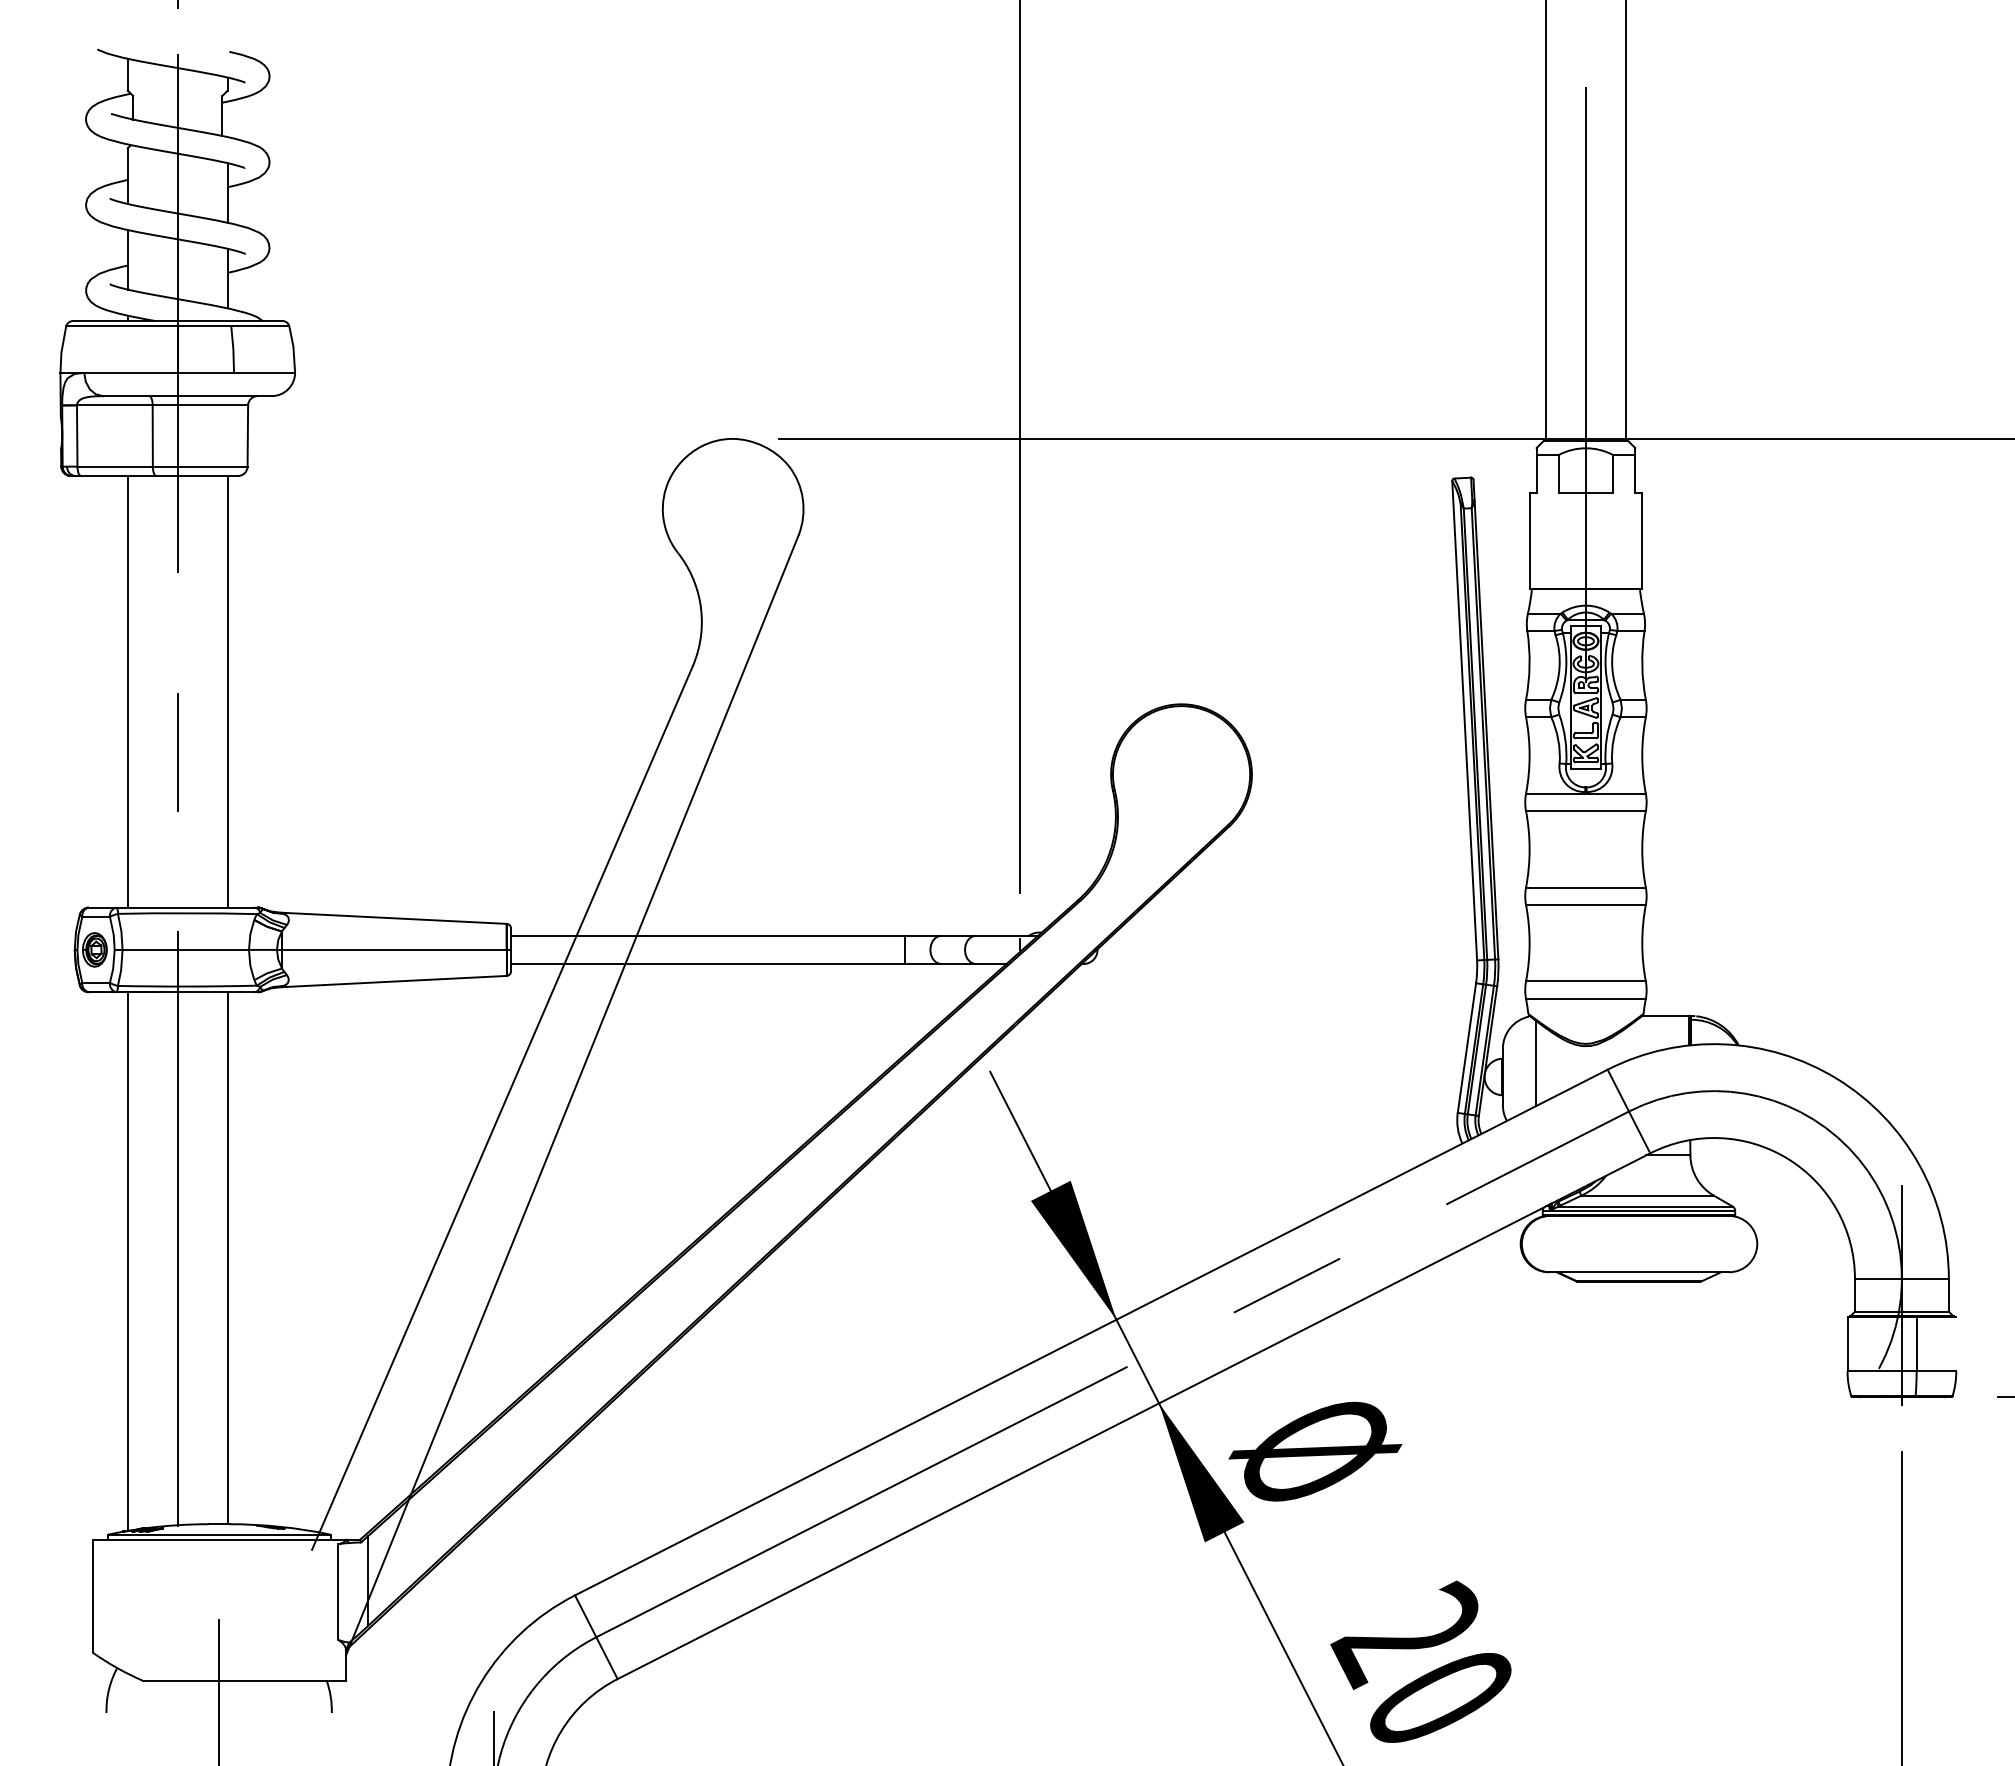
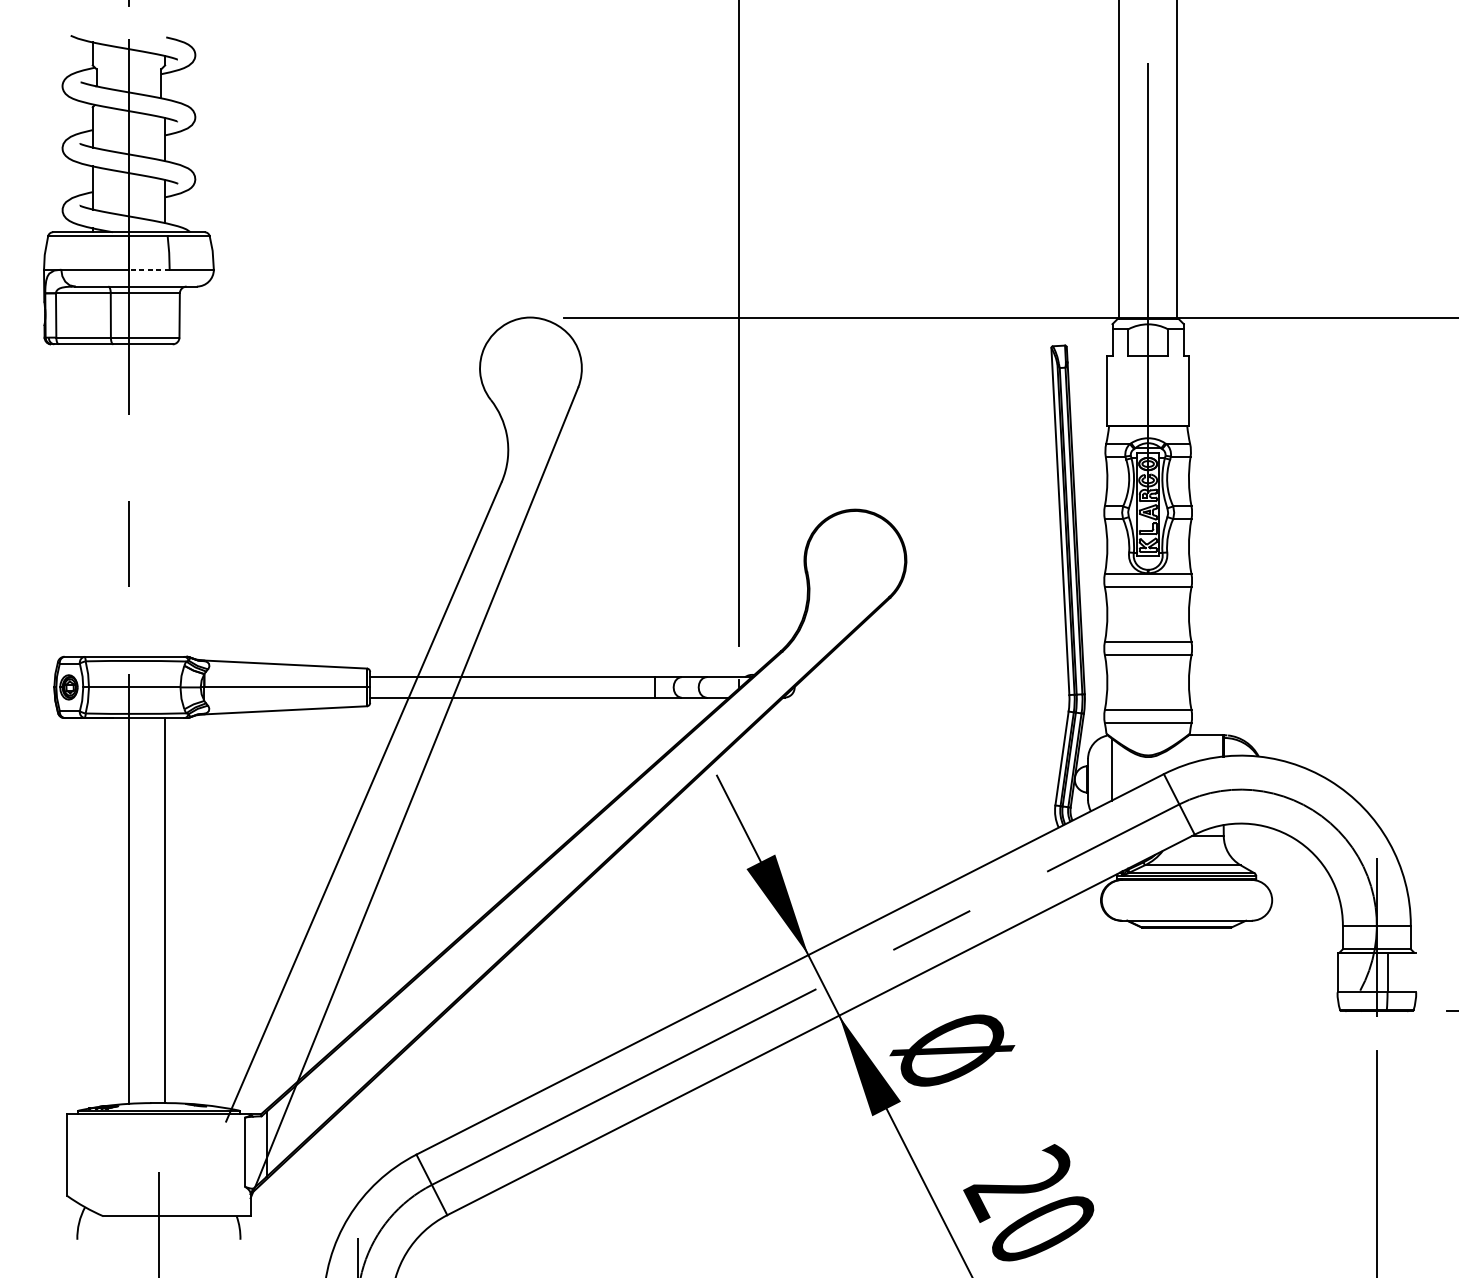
line: (205, 372) -> (149, 269), solid -> dashed
line: (127, 691) -> (92, 500), removed
line: (227, 691) -> (164, 500), removed
line: (127, 1261) -> (92, 912), removed

